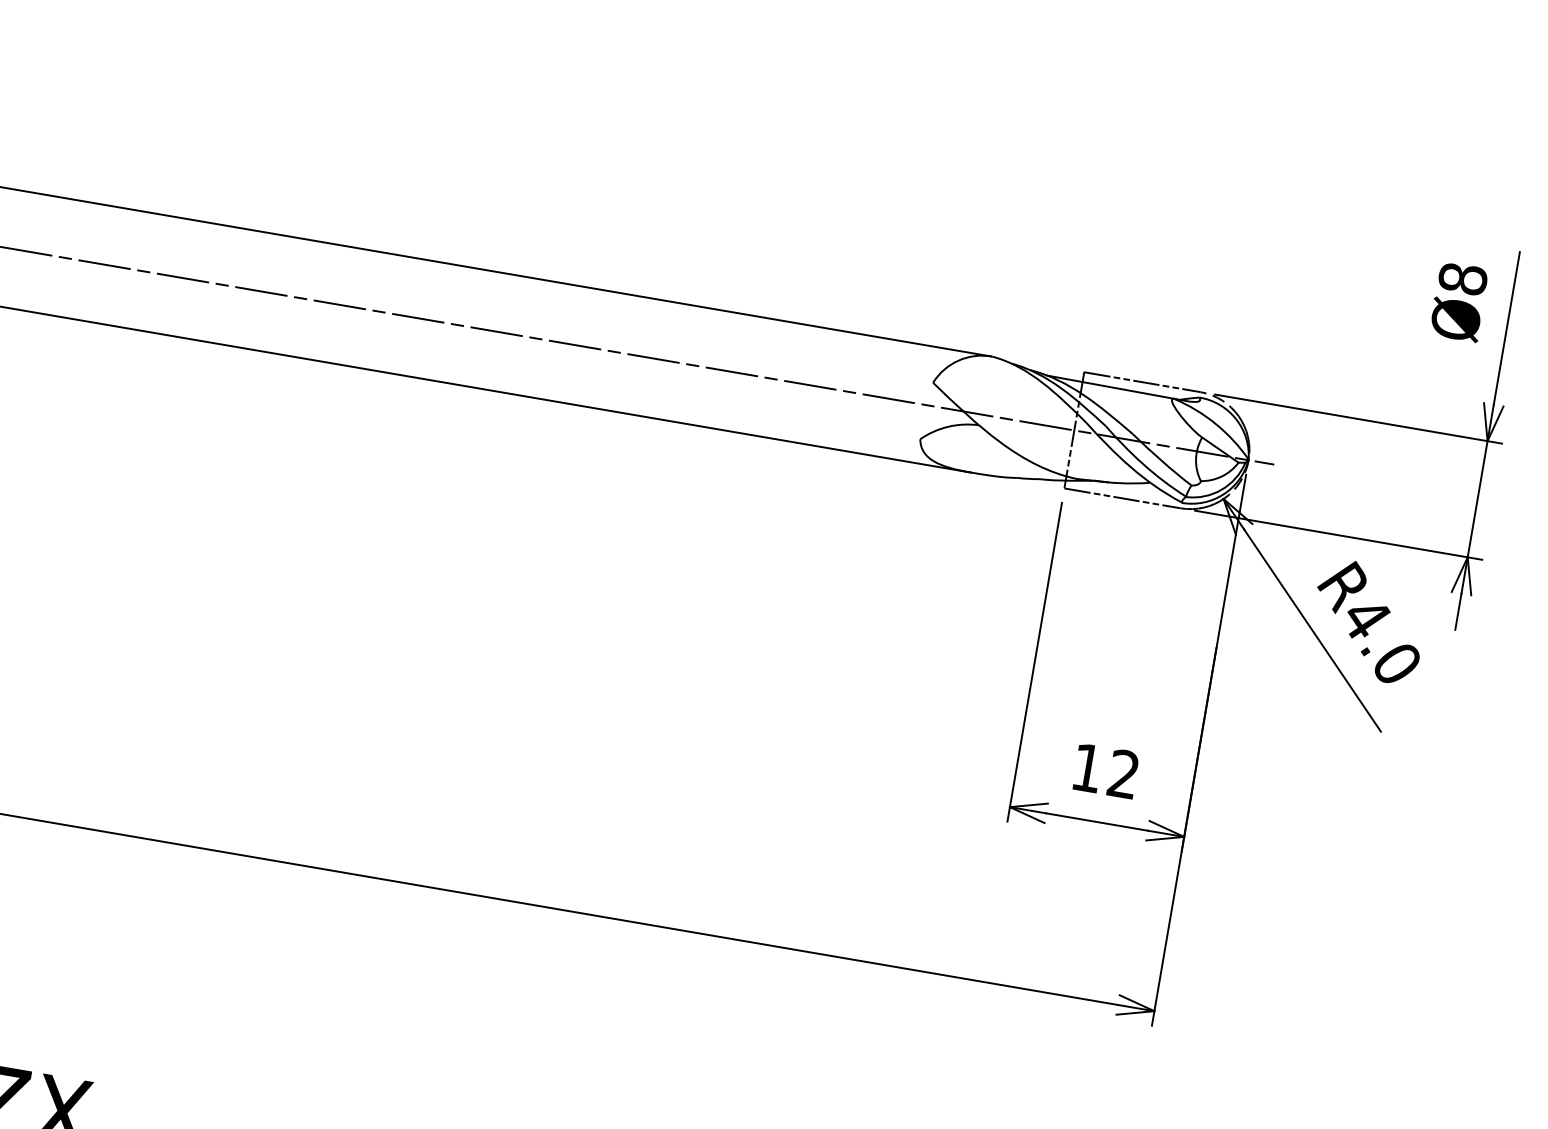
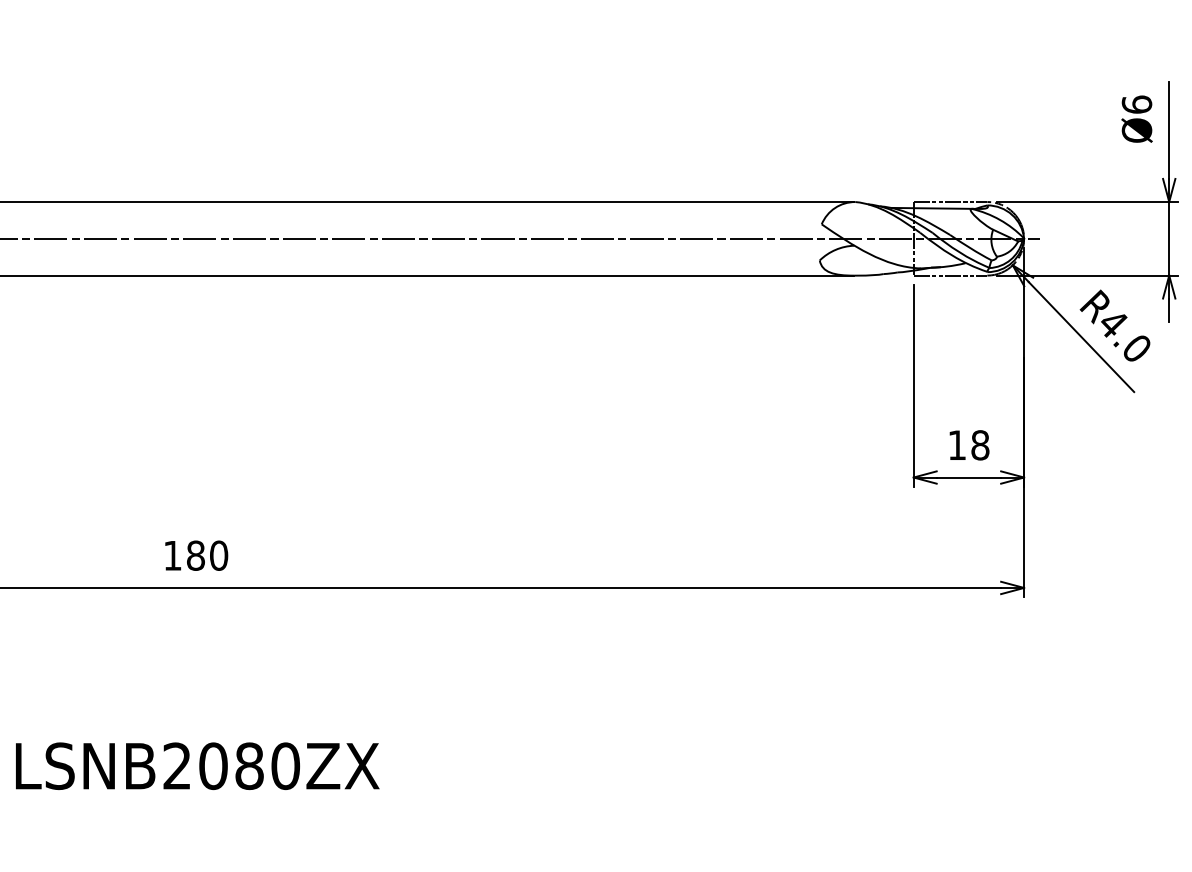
text: (1462, 278) -> (1136, 104), Ø8 -> Ø6
text: (1124, 774) -> (980, 445), 12 -> 18

